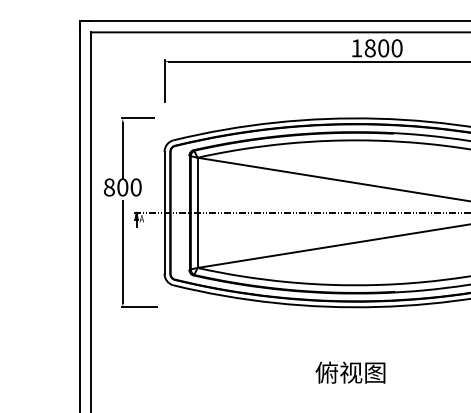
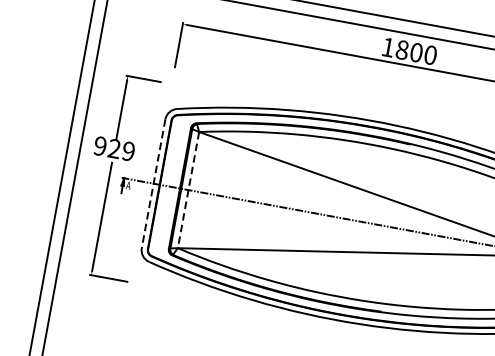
text: (122, 187) -> (114, 148), 800 -> 929
line: (164, 213) -> (153, 184), solid -> dashed
line: (197, 213) -> (188, 190), solid -> dashed

